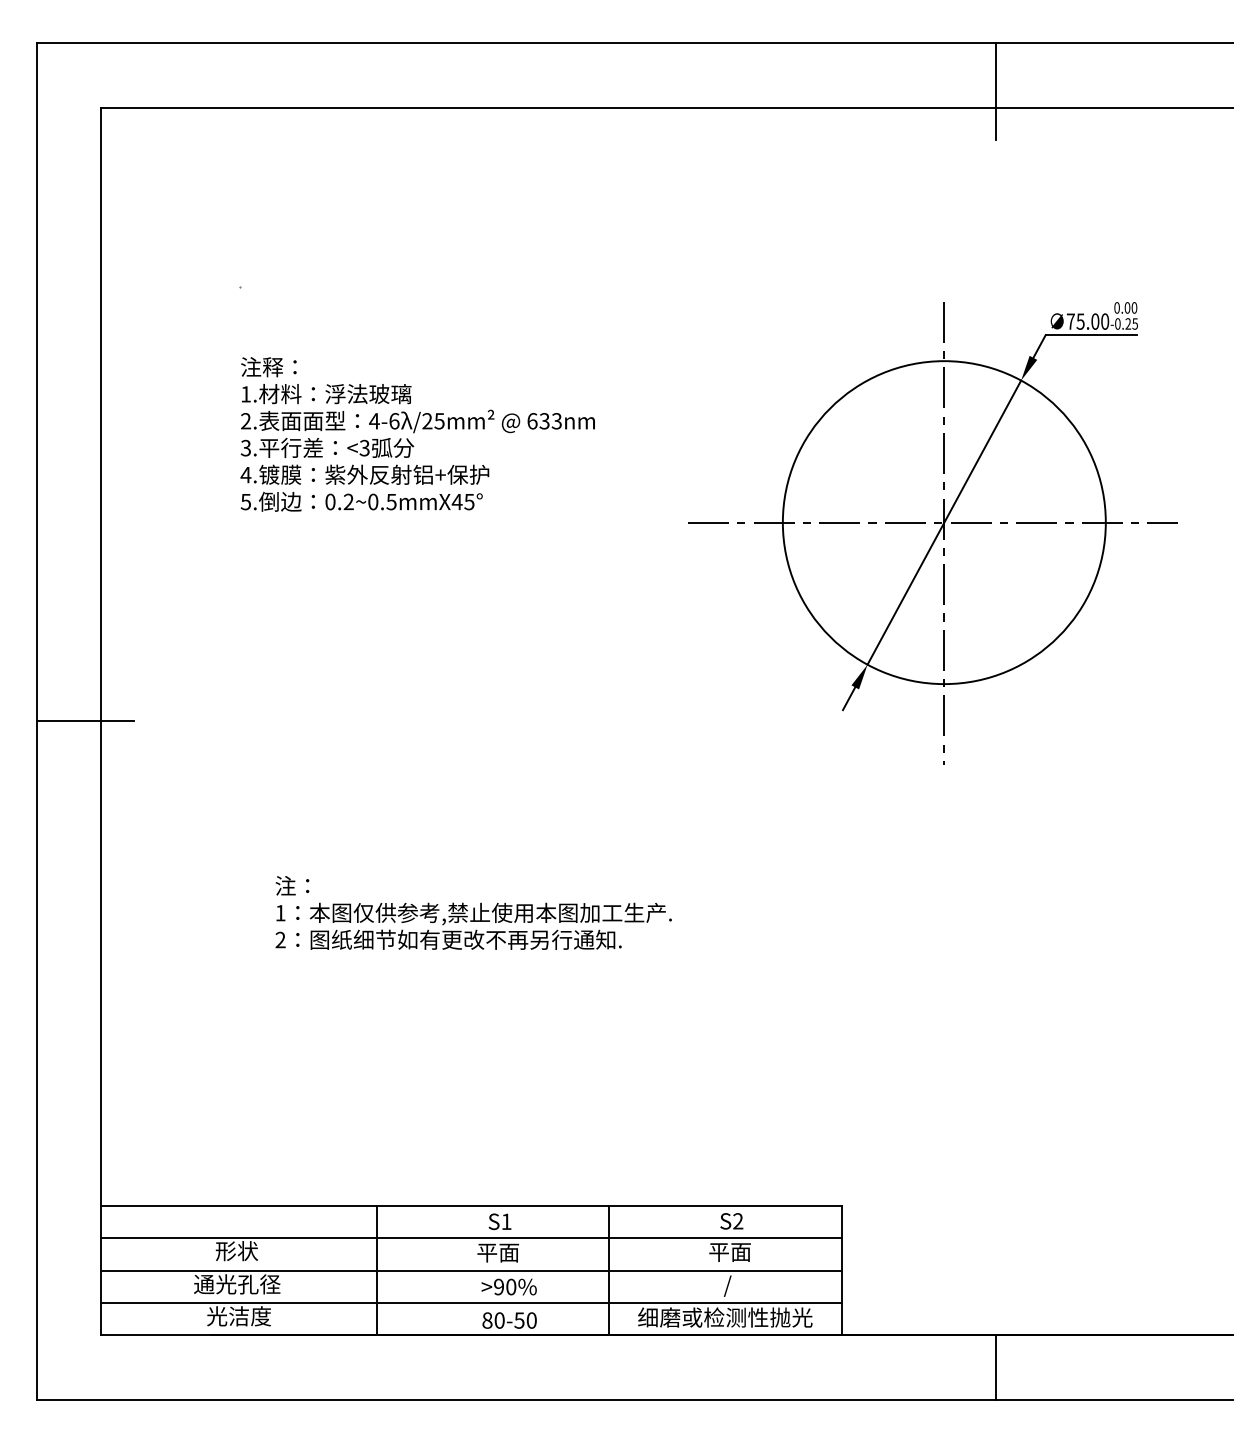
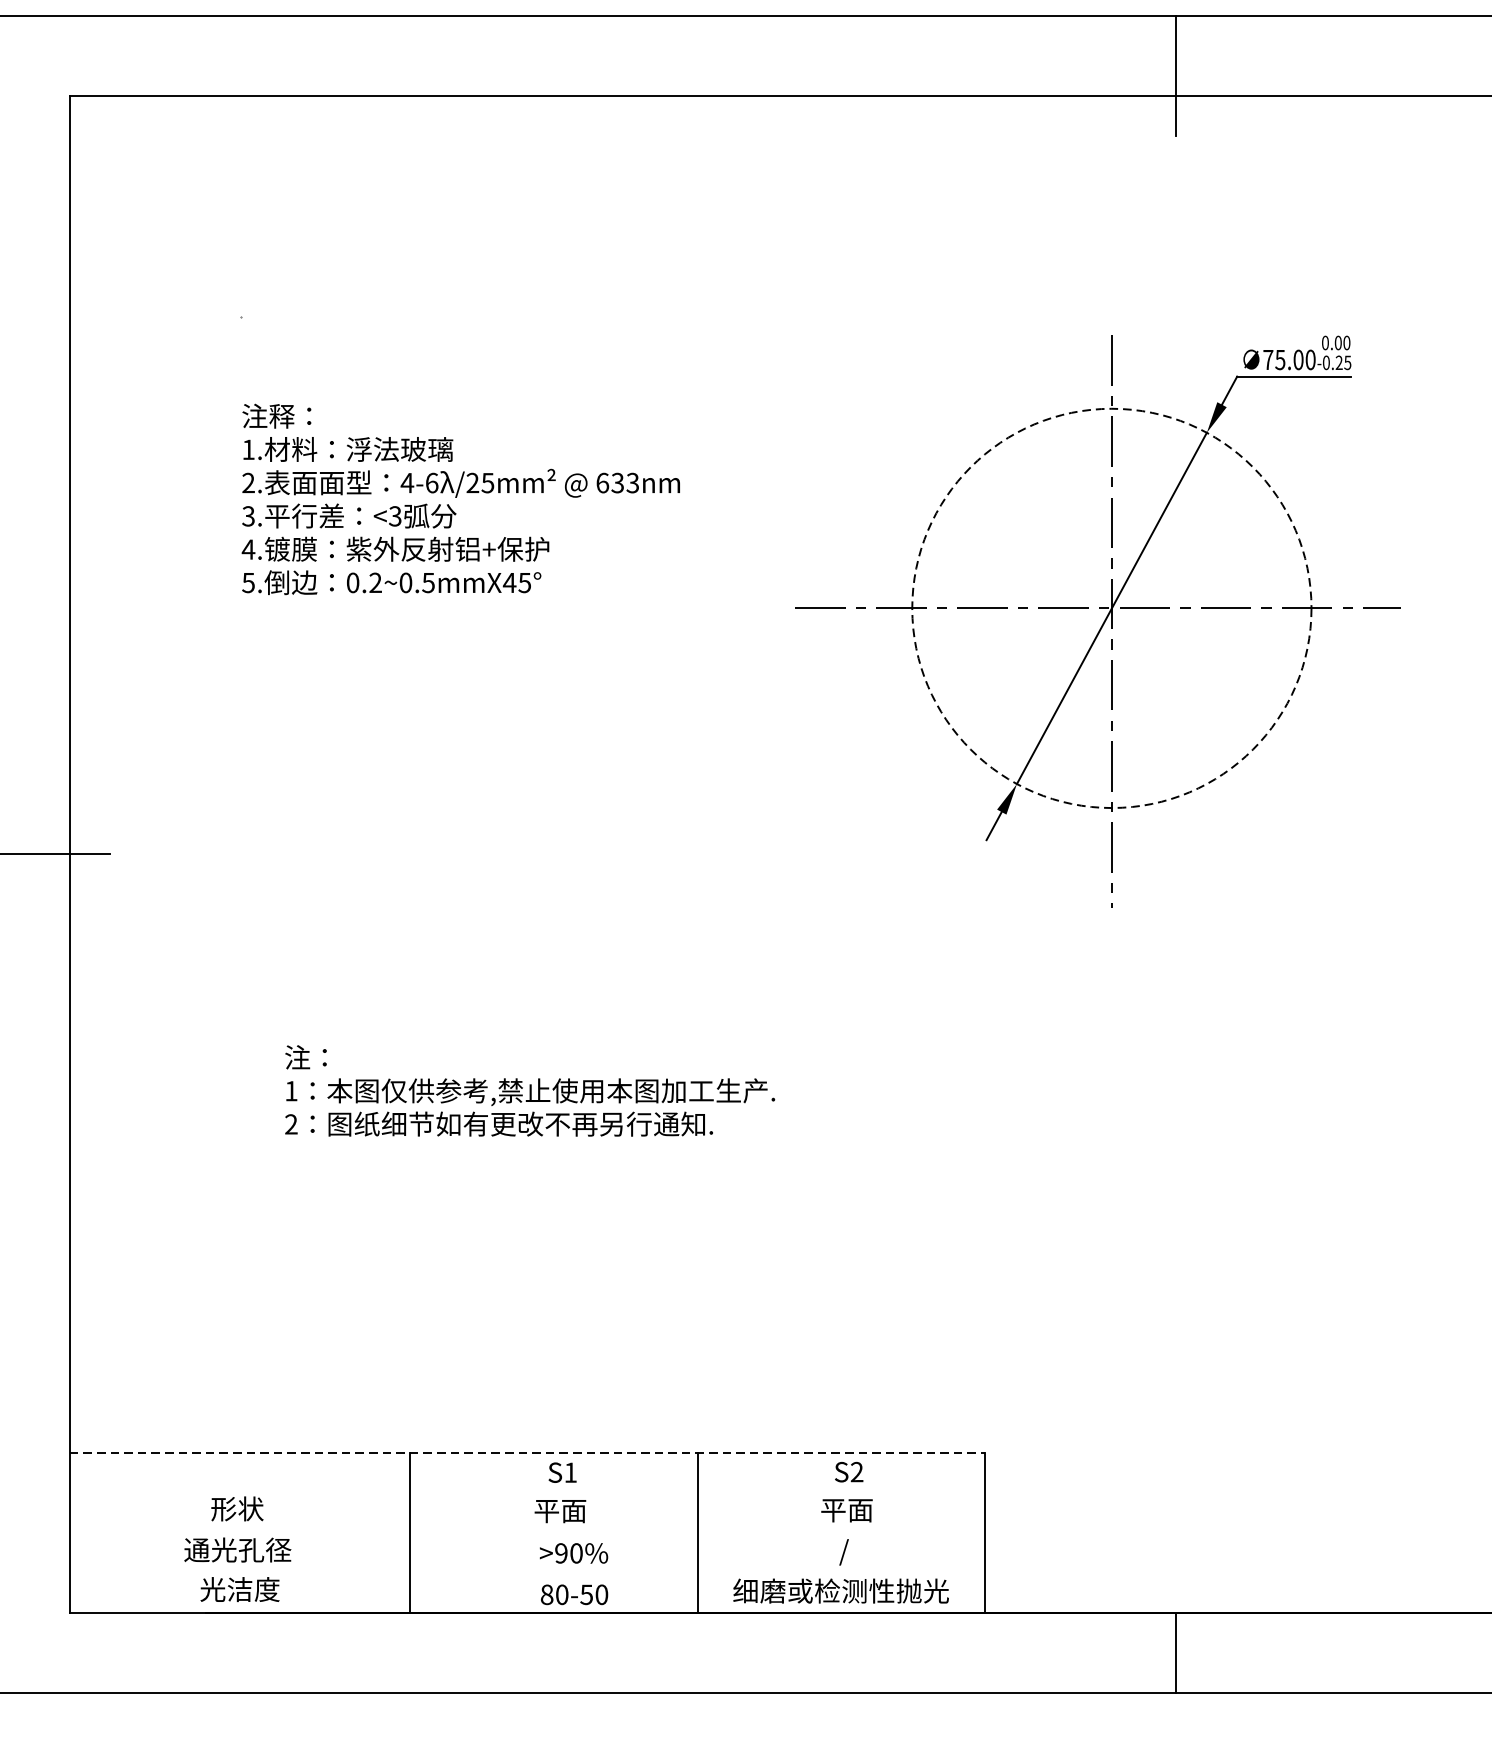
circle: (943, 522) -> (1110, 608), solid -> dashed
line: (472, 1205) -> (528, 1452), solid -> dashed
line: (471, 1238) -> (527, 1493), removed
line: (471, 1270) -> (527, 1532), removed
line: (471, 1302) -> (527, 1572), removed

